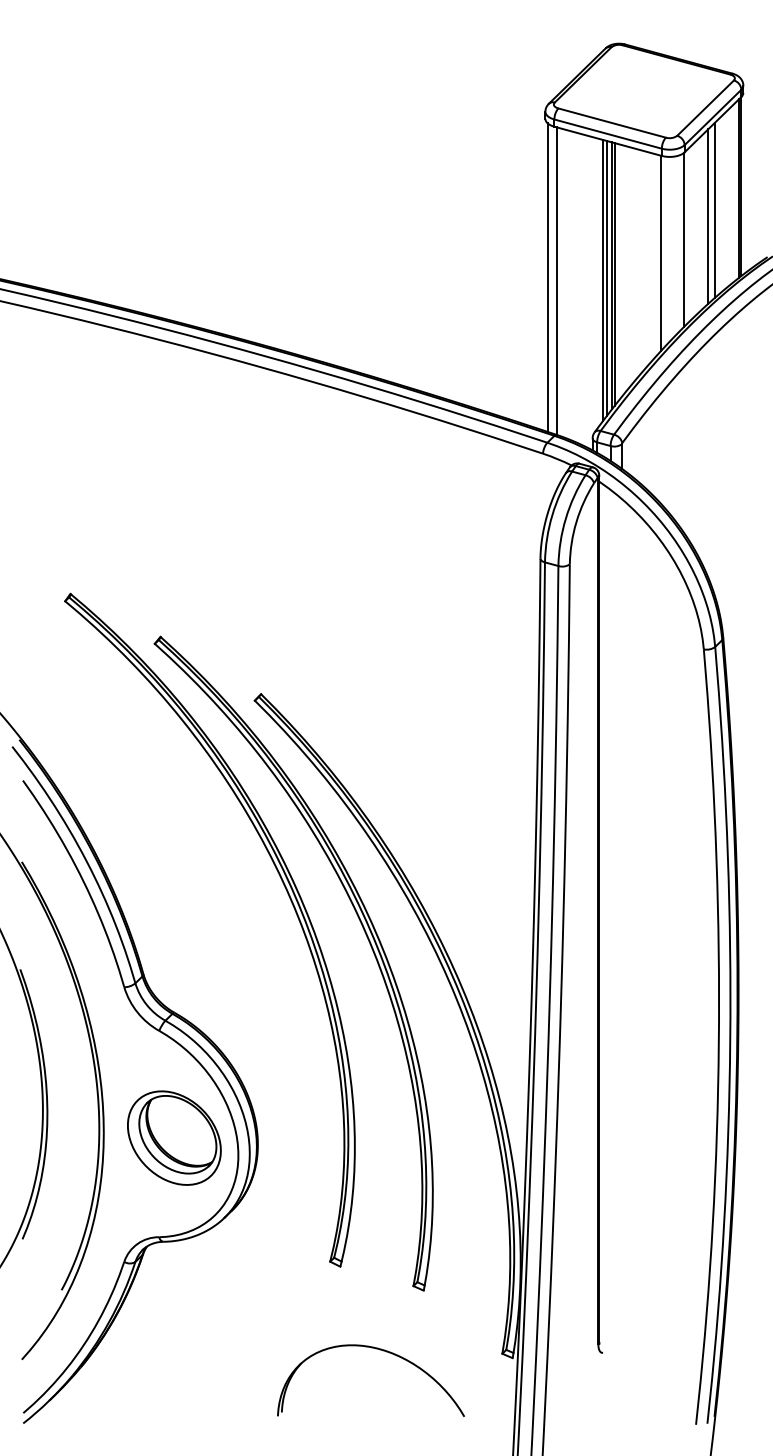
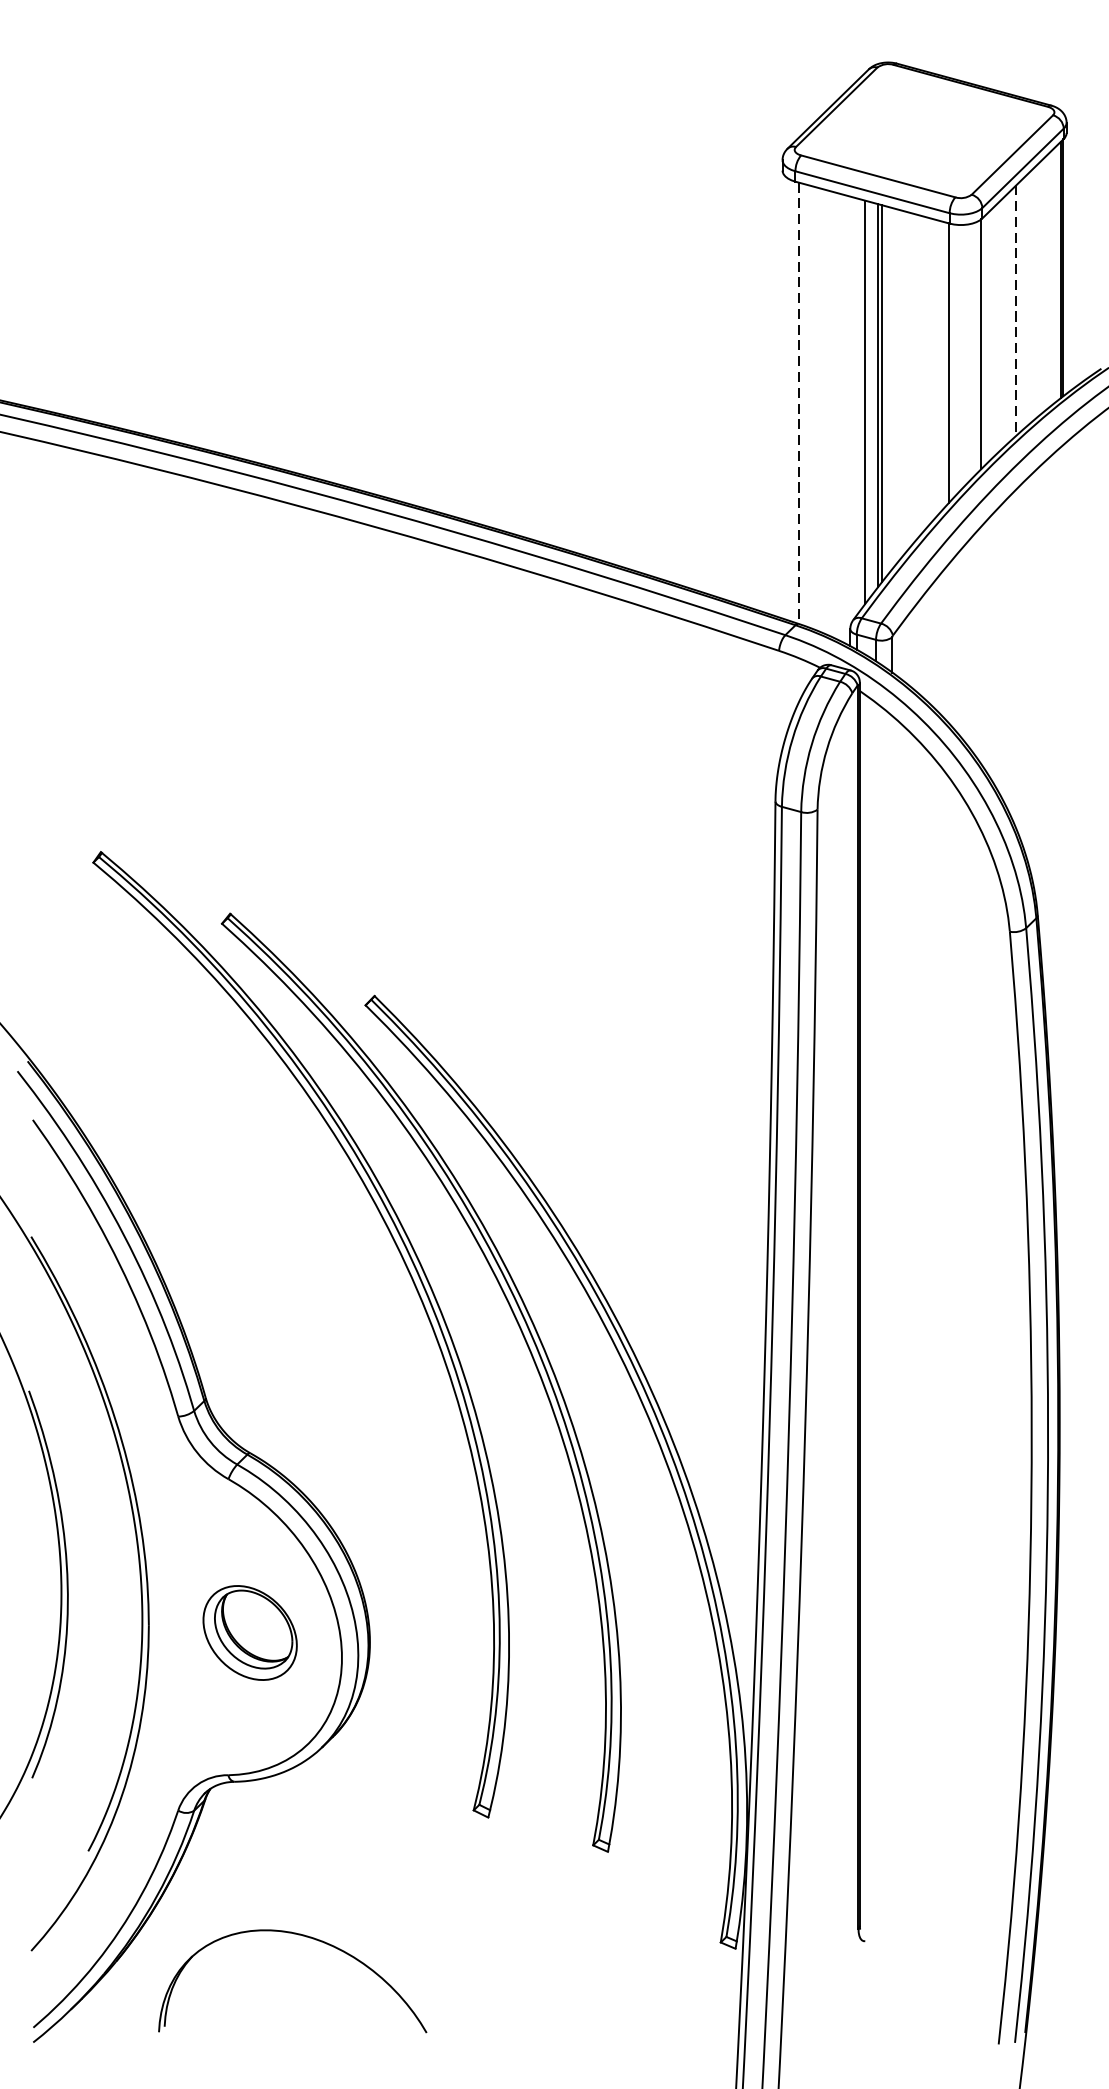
line: (714, 210) -> (1025, 301), removed
line: (708, 216) -> (1016, 310), solid -> dashed
line: (547, 277) -> (785, 398), removed
line: (606, 278) -> (870, 399), removed
line: (556, 281) -> (798, 403), solid -> dashed
part: (174, 1137) -> (250, 1632), size x0.7
part: (379, 1350) -> (304, 1937), moved

